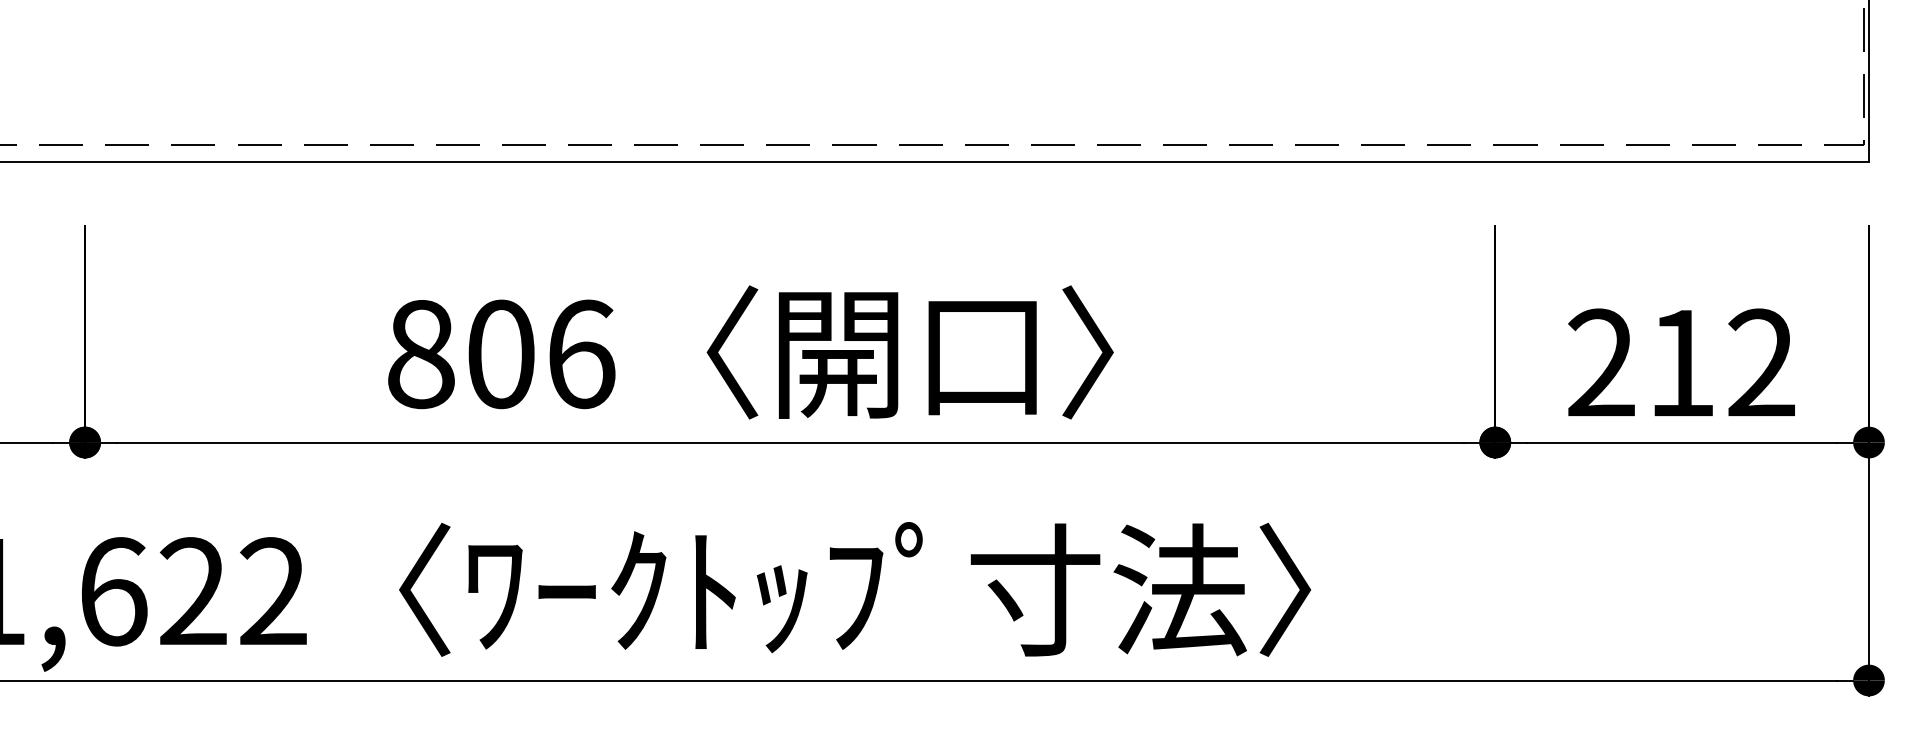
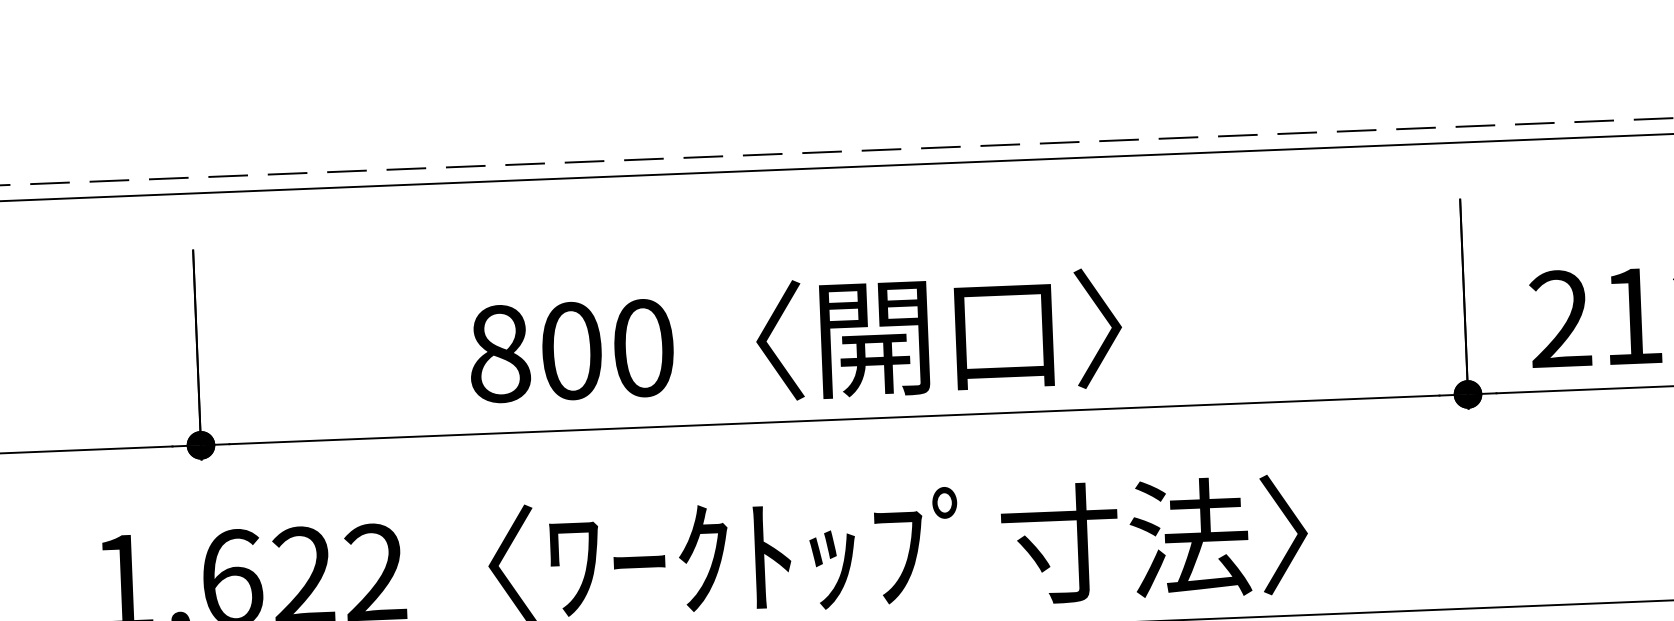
text: (581, 354) -> (643, 348), 806 -> 800

